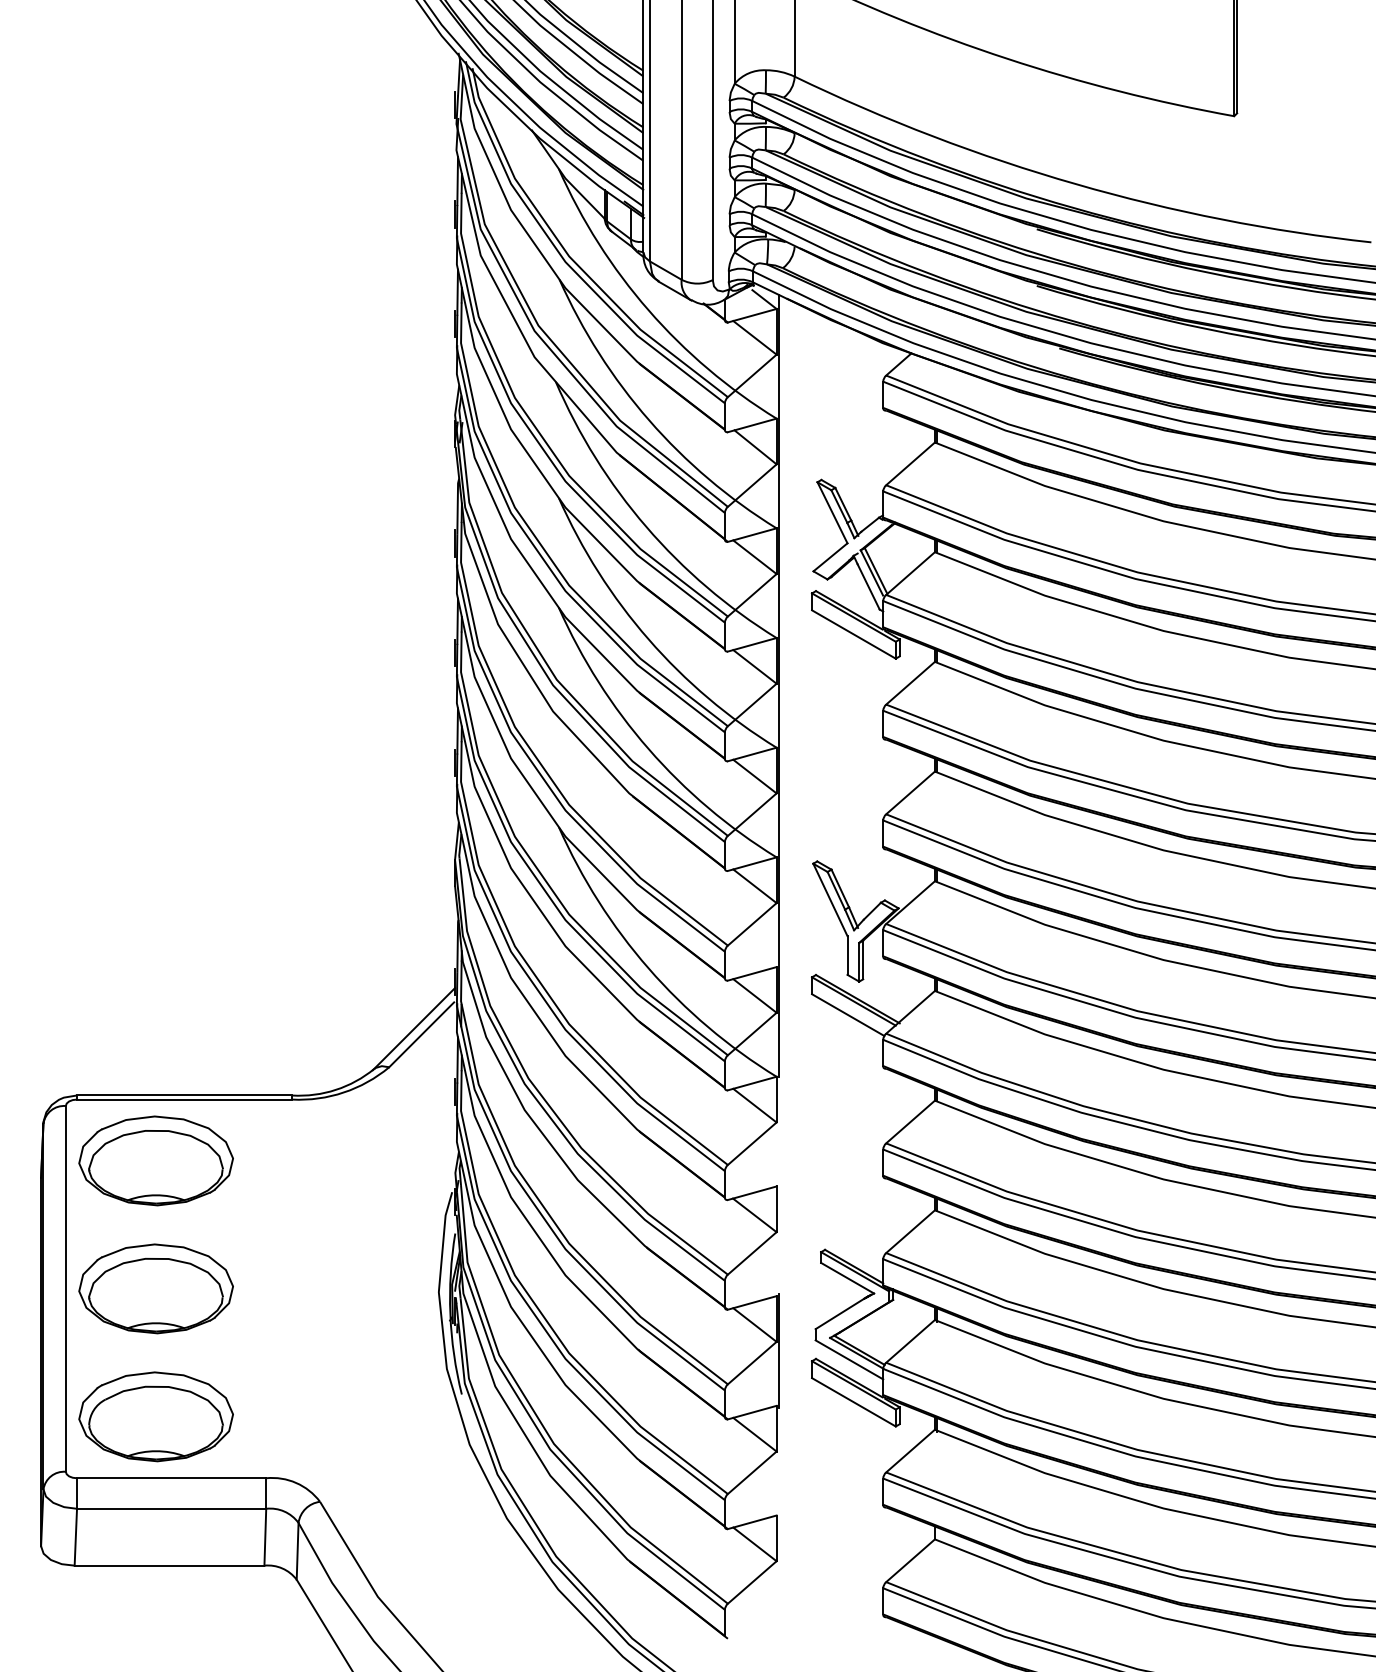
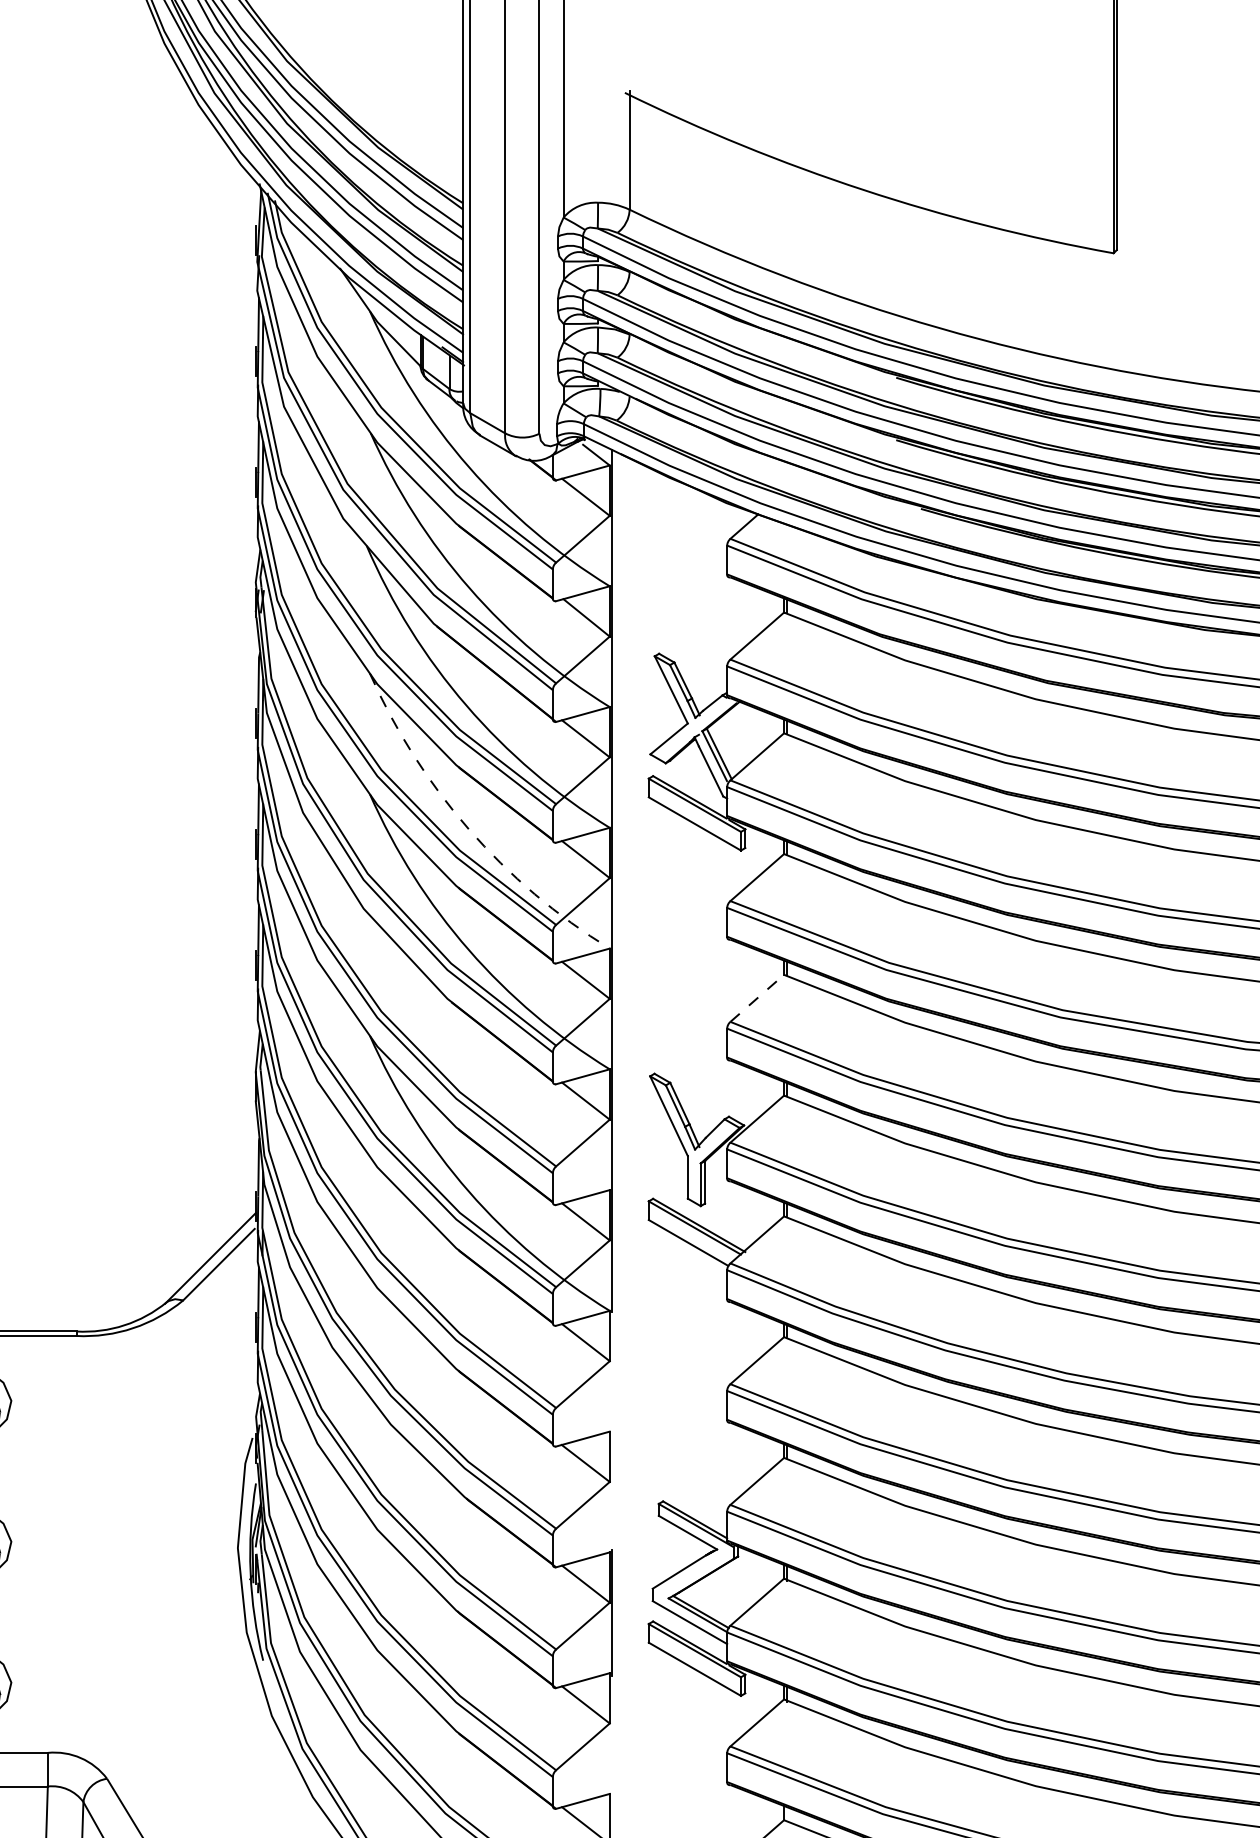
arc: (648, 639) -> (468, 829), solid -> dashed
line: (910, 792) -> (757, 997), solid -> dashed

